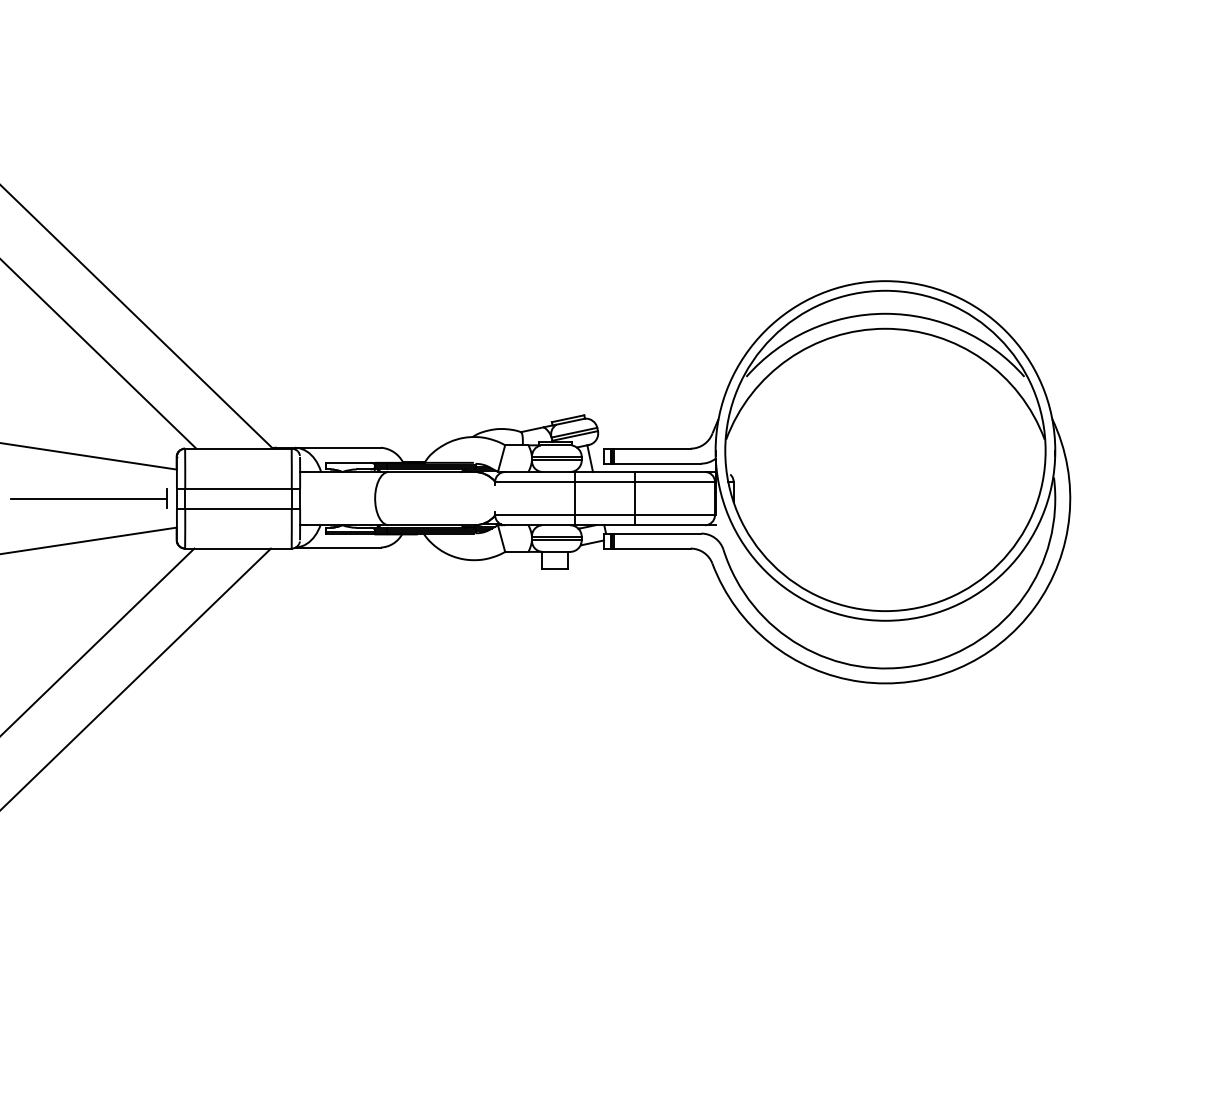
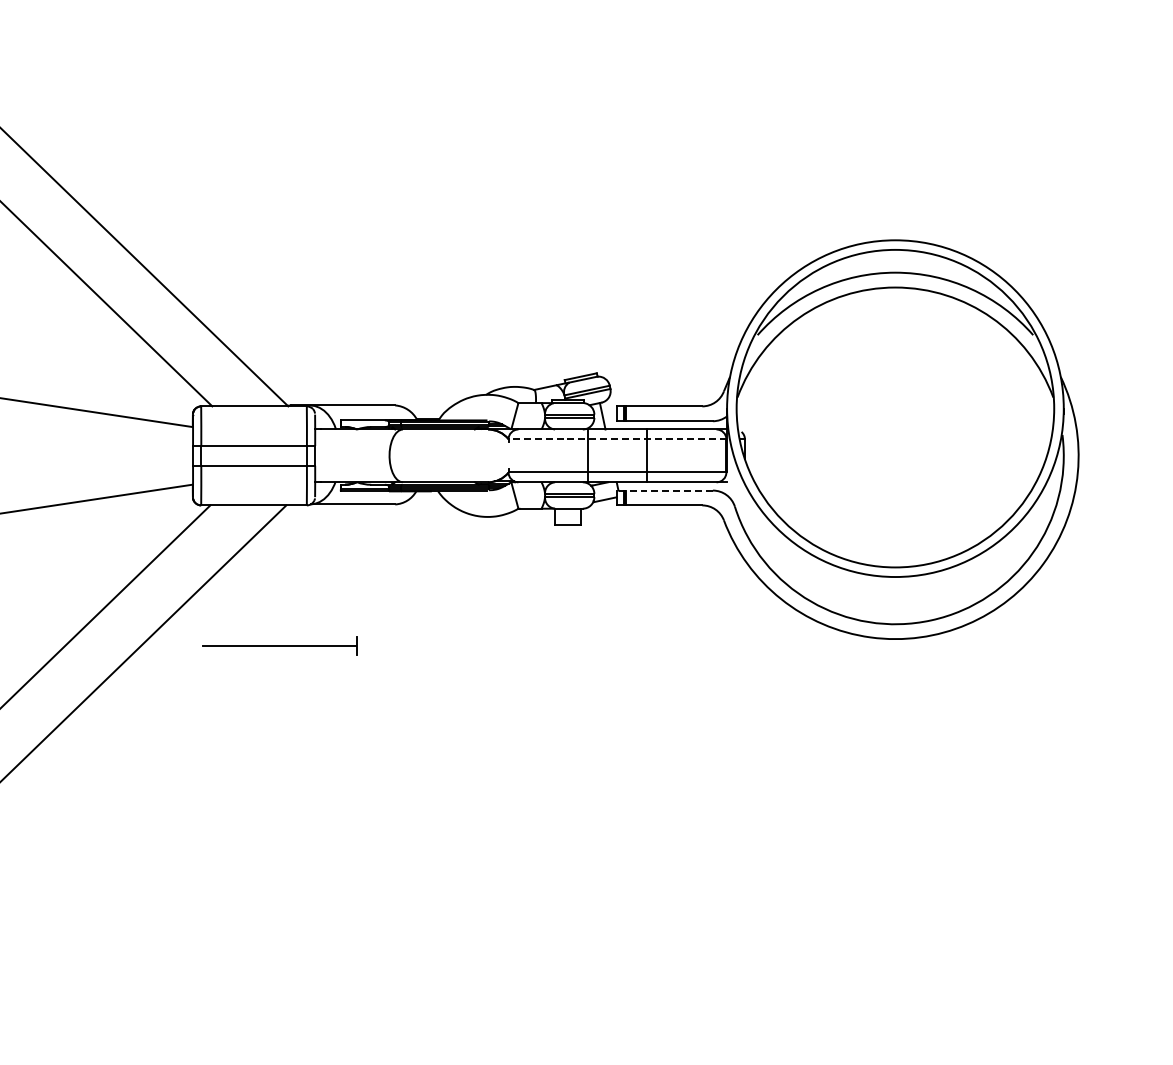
line: (604, 481) -> (616, 438), solid -> dashed
part: (88, 498) -> (278, 646), moved
line: (652, 533) -> (664, 490), solid -> dashed

